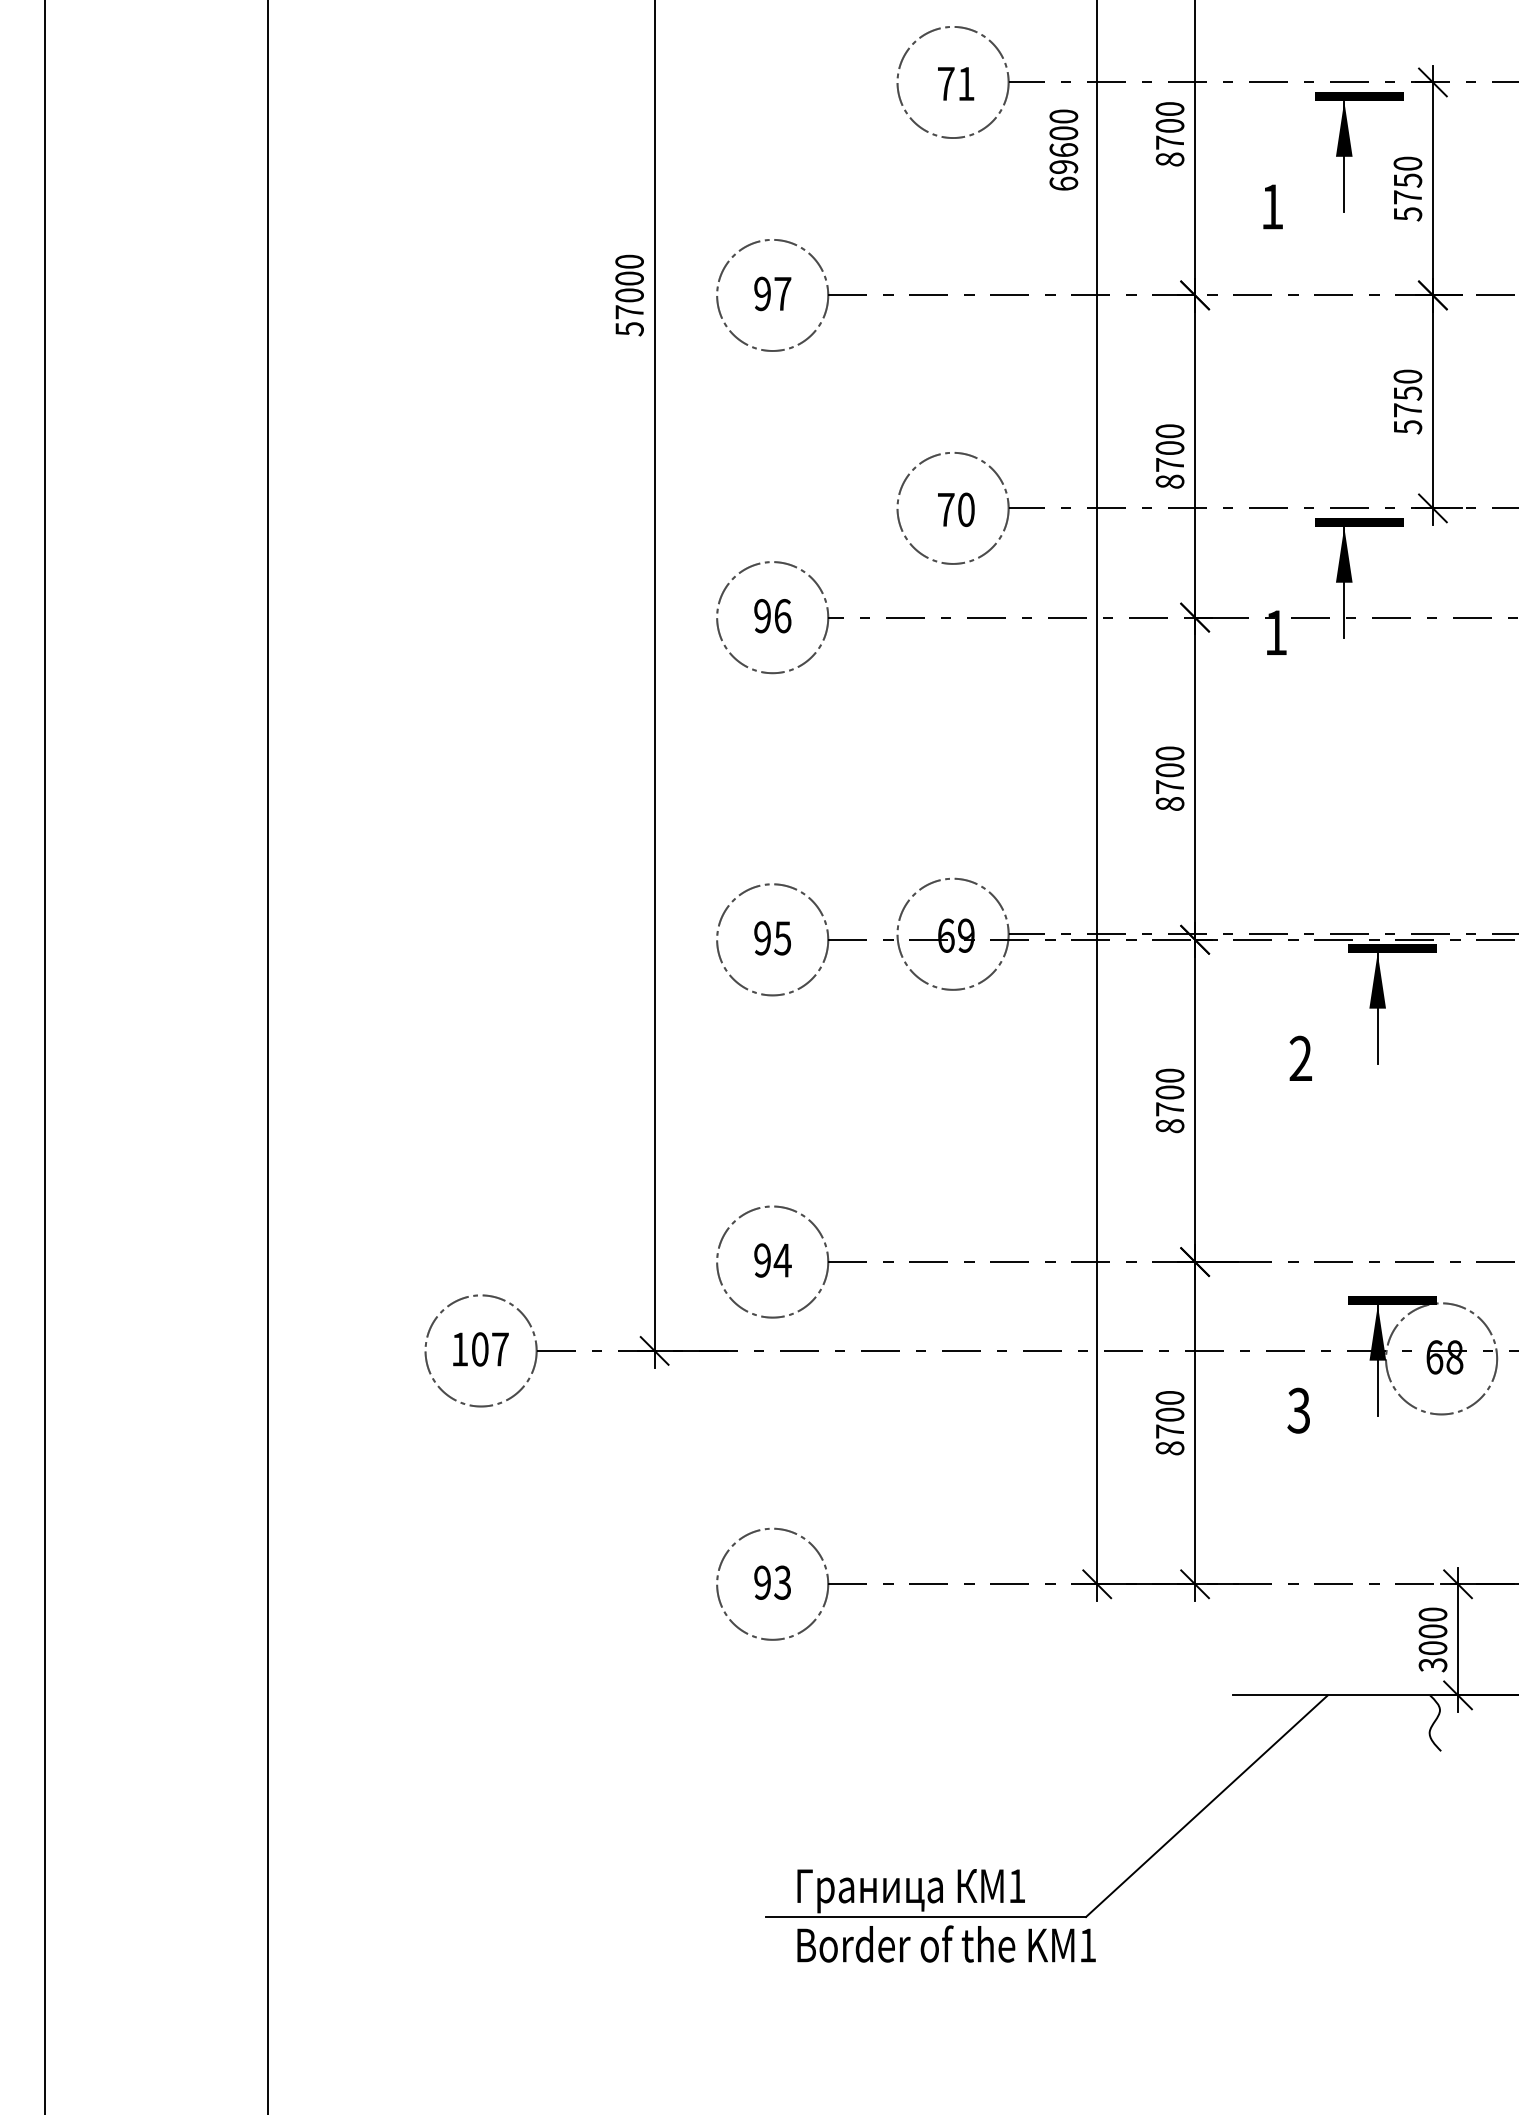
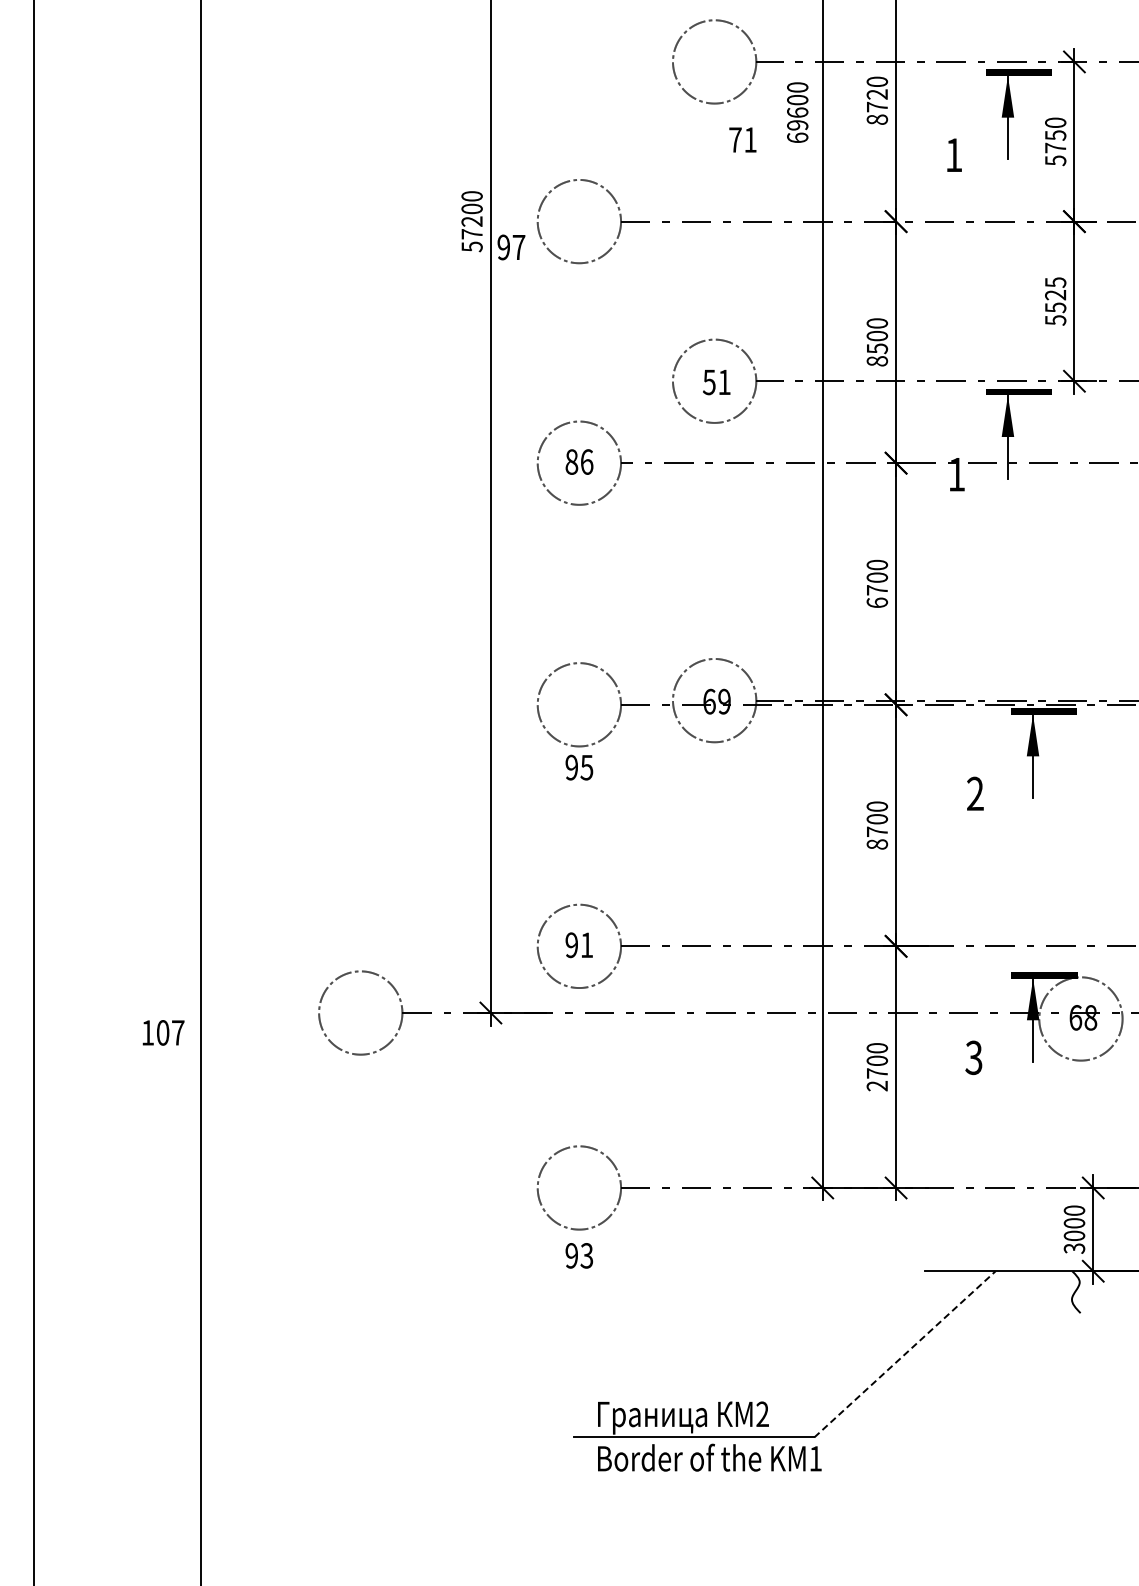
text: (955, 83) -> (742, 139), moved
text: (1170, 125) -> (877, 94), 8700 -> 8720
text: (772, 293) -> (511, 247), moved
text: (628, 295) -> (471, 221), 57000 -> 57200
text: (1407, 393) -> (1055, 295), 5750 -> 5525
text: (1170, 464) -> (877, 348), 8700 -> 8500
text: (955, 510) -> (716, 382), 70 -> 51
text: (762, 615) -> (571, 461), 96 -> 86
text: (1168, 803) -> (876, 602), 8700 -> 6700
text: (772, 938) -> (579, 767), moved
text: (782, 1259) -> (586, 944), 94 -> 91
text: (480, 1348) -> (163, 1032), moved
text: (1170, 1447) -> (877, 1085), 8700 -> 2700
text: (771, 1582) -> (578, 1255), moved
line: (1206, 1806) -> (904, 1354), solid -> dashed
text: (1016, 1885) -> (762, 1413), 1 -> 2

